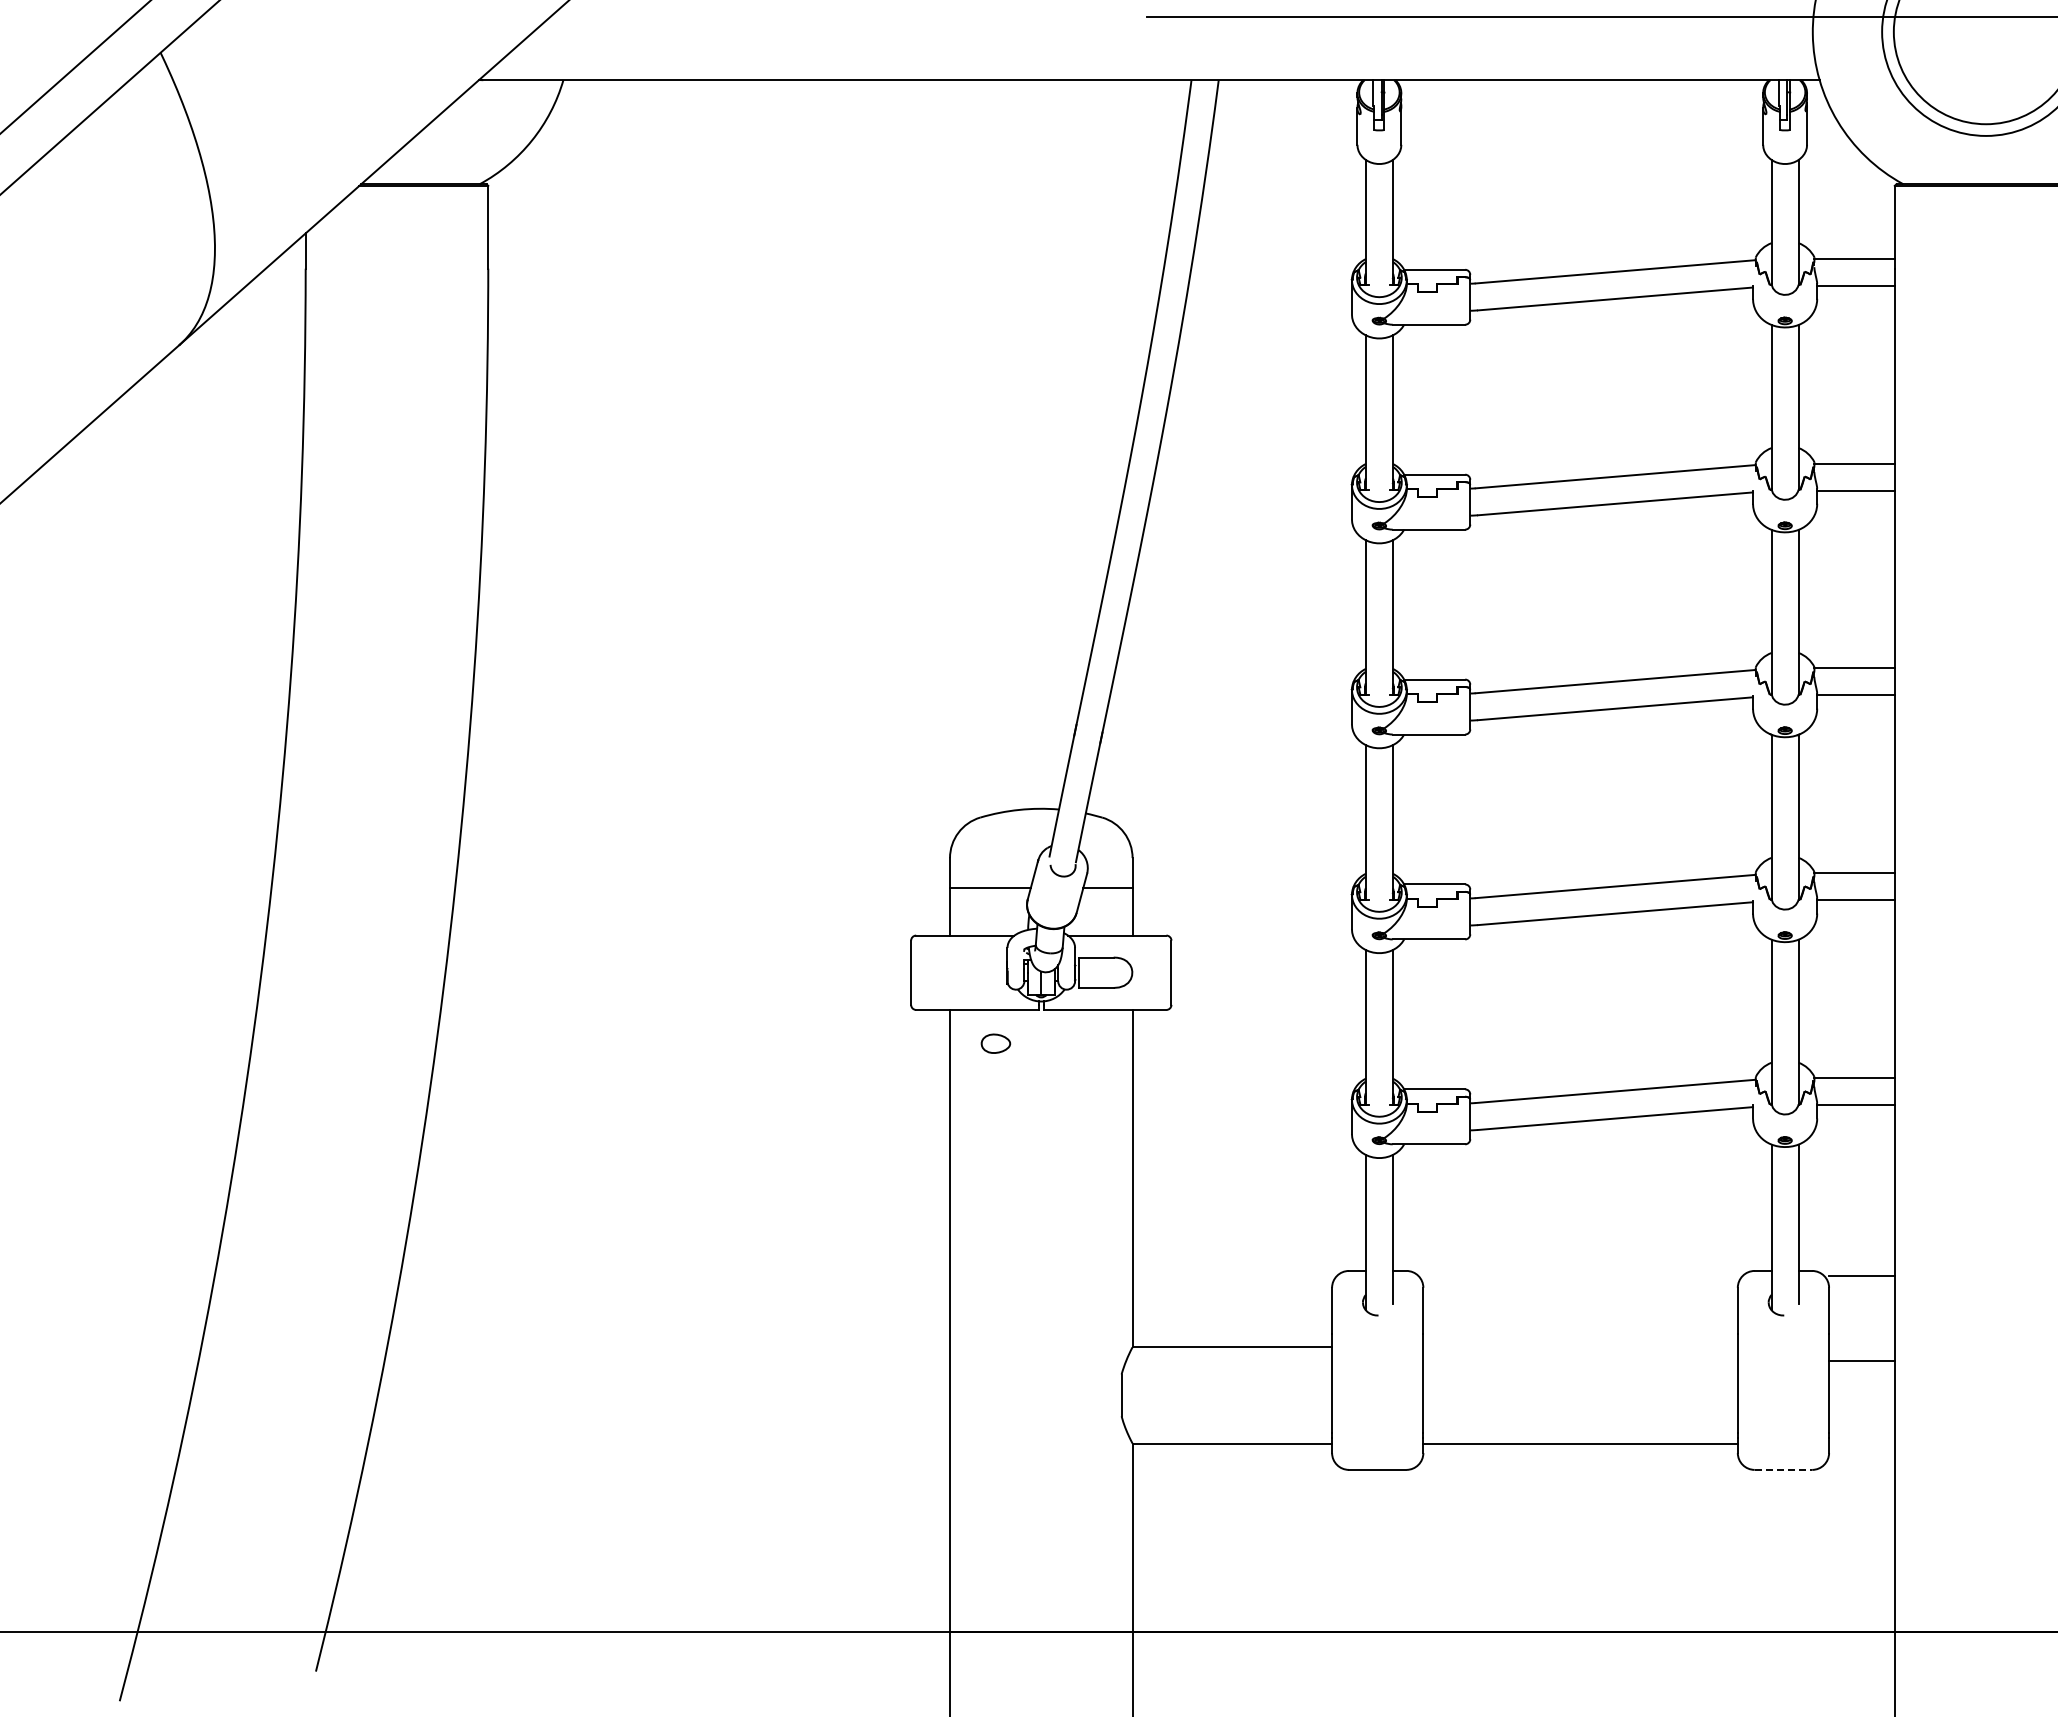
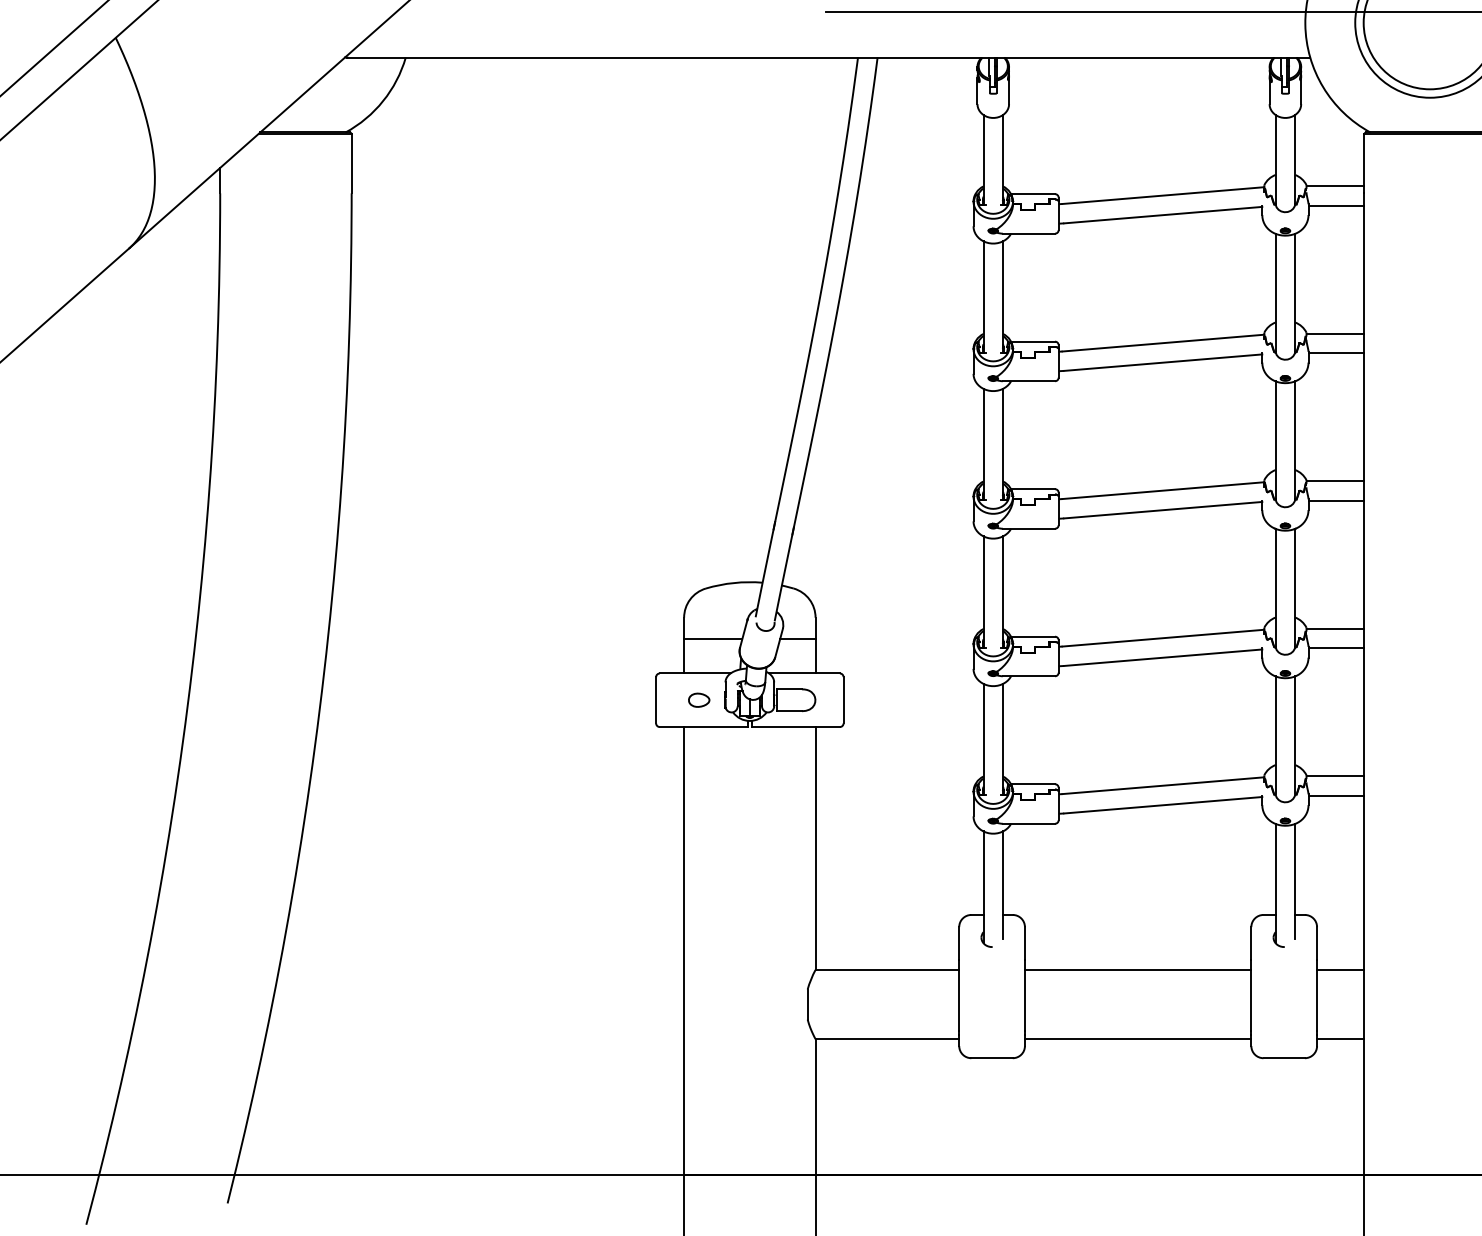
part: (995, 1043) -> (698, 700), moved
line: (1861, 1276) -> (1340, 970), moved
line: (1580, 1347) -> (1138, 970), added
line: (1861, 1360) -> (1340, 1039), moved
line: (1783, 1469) -> (1284, 1057), dashed -> solid

